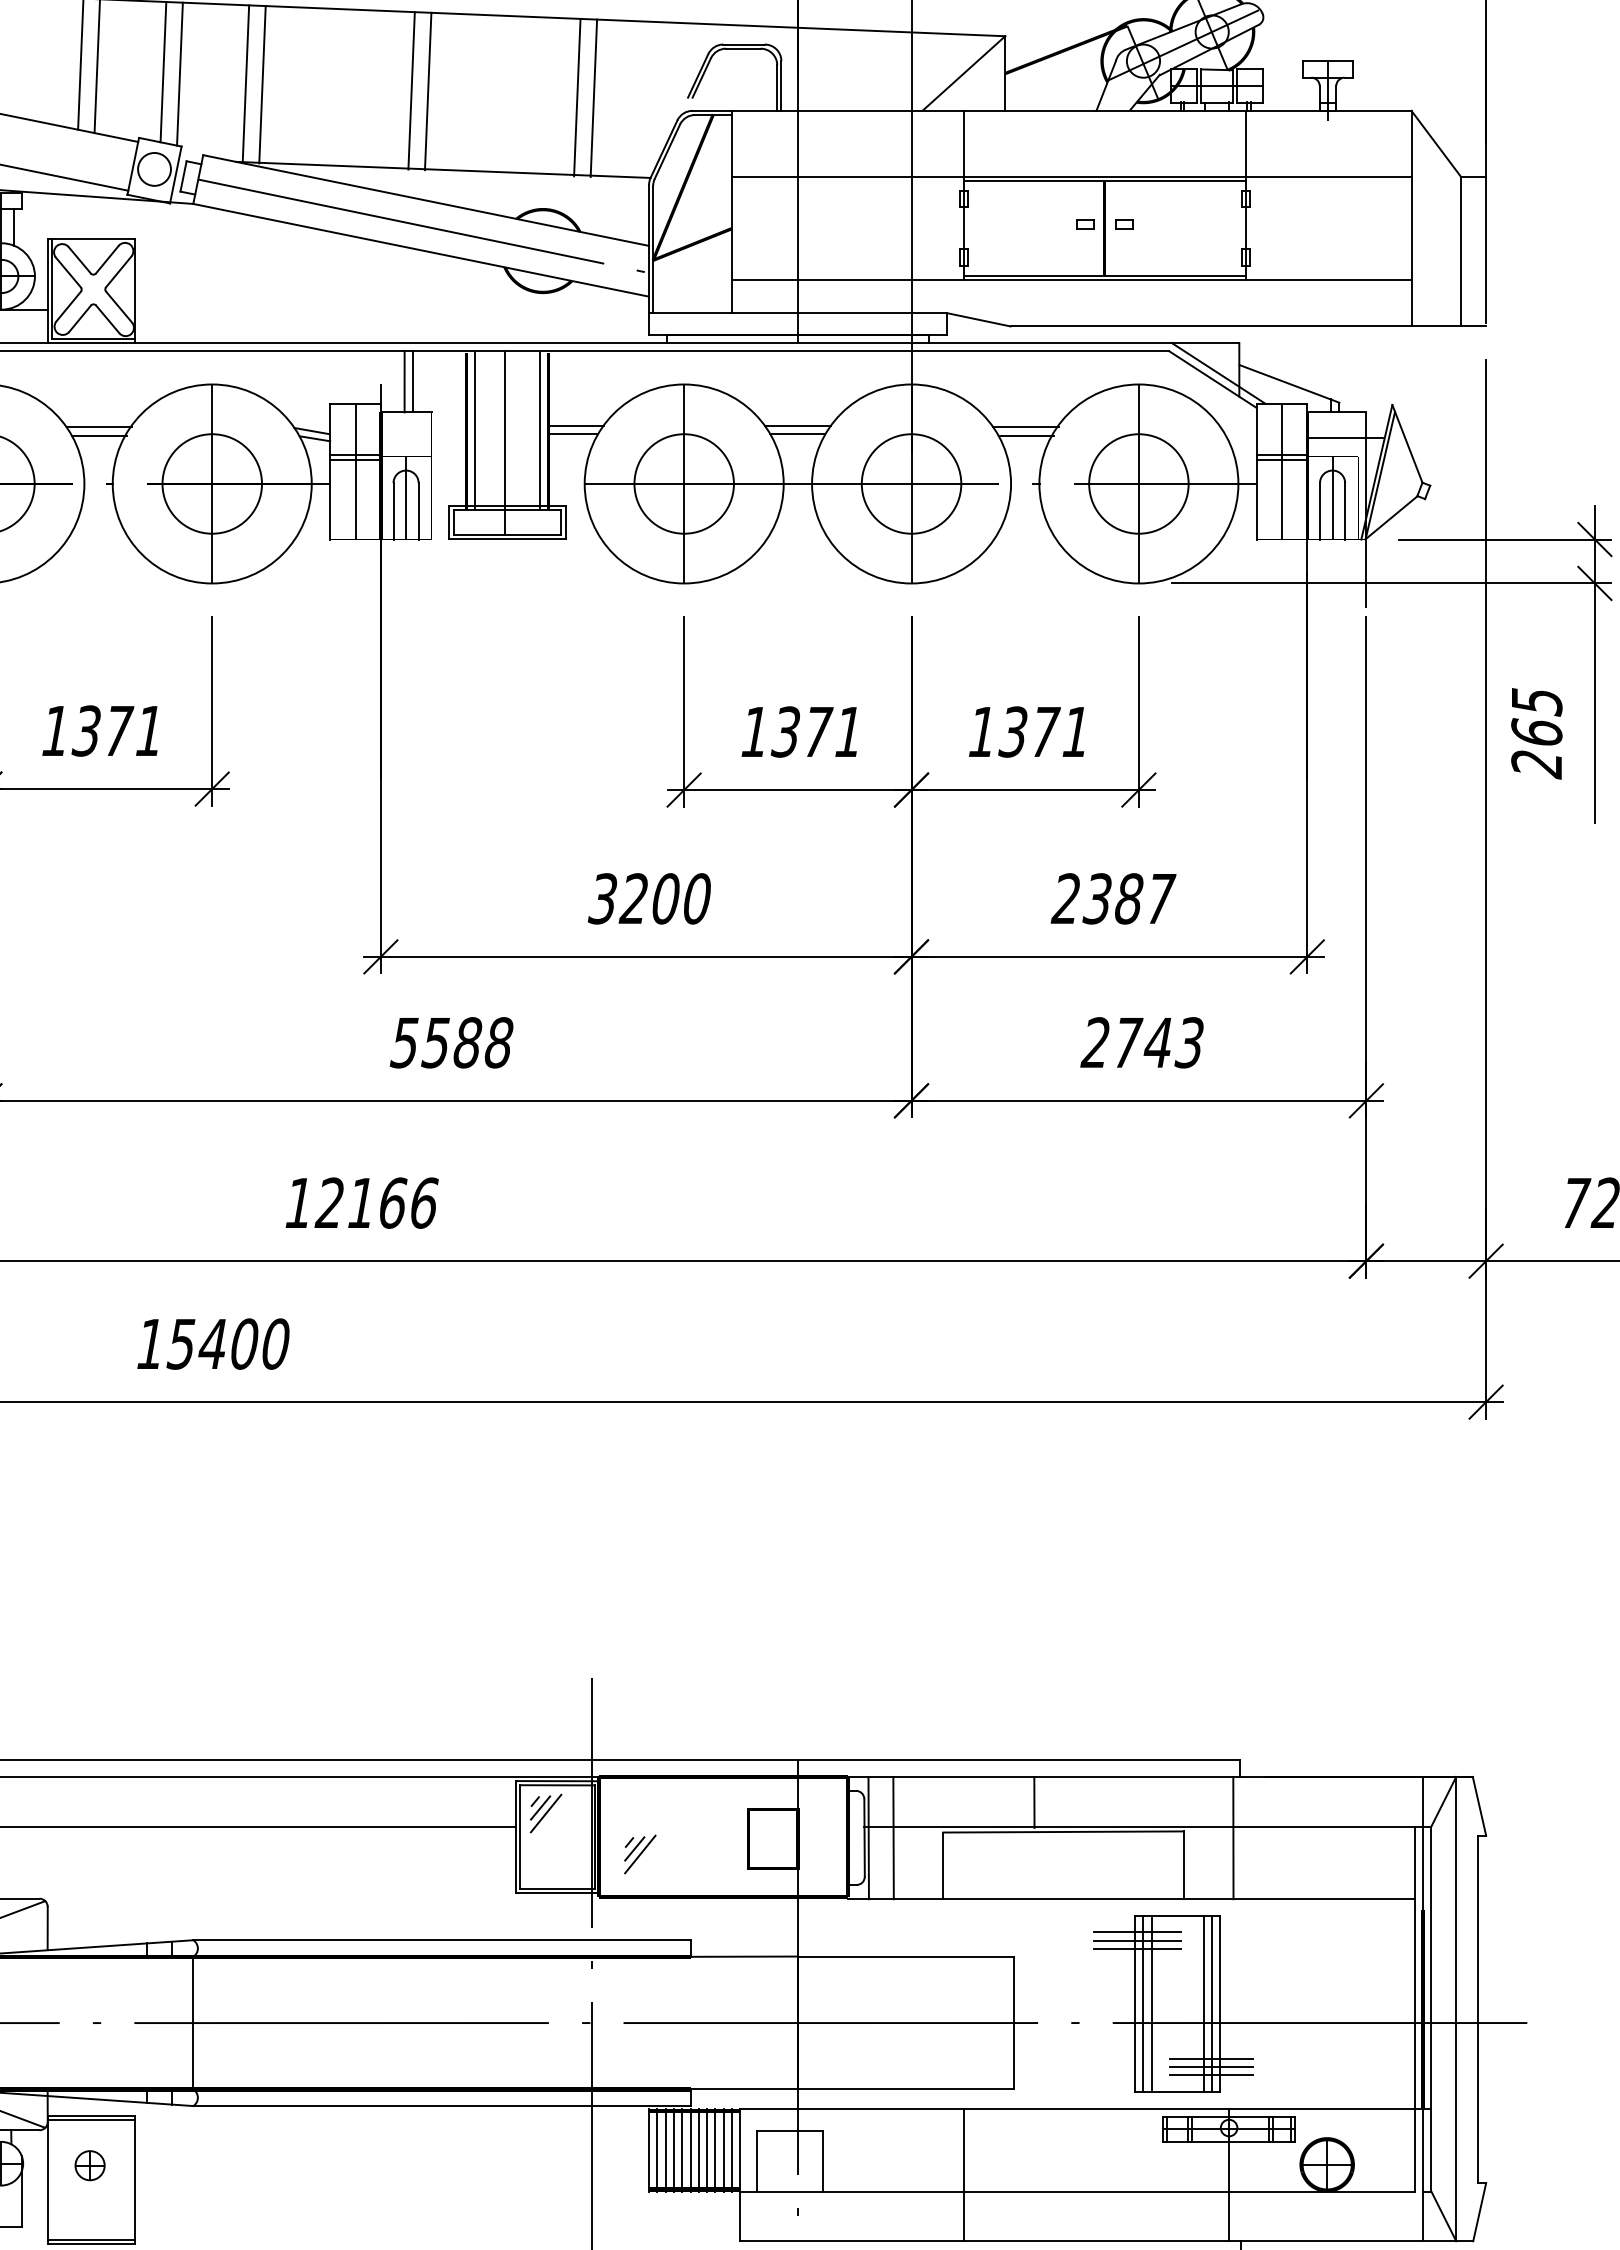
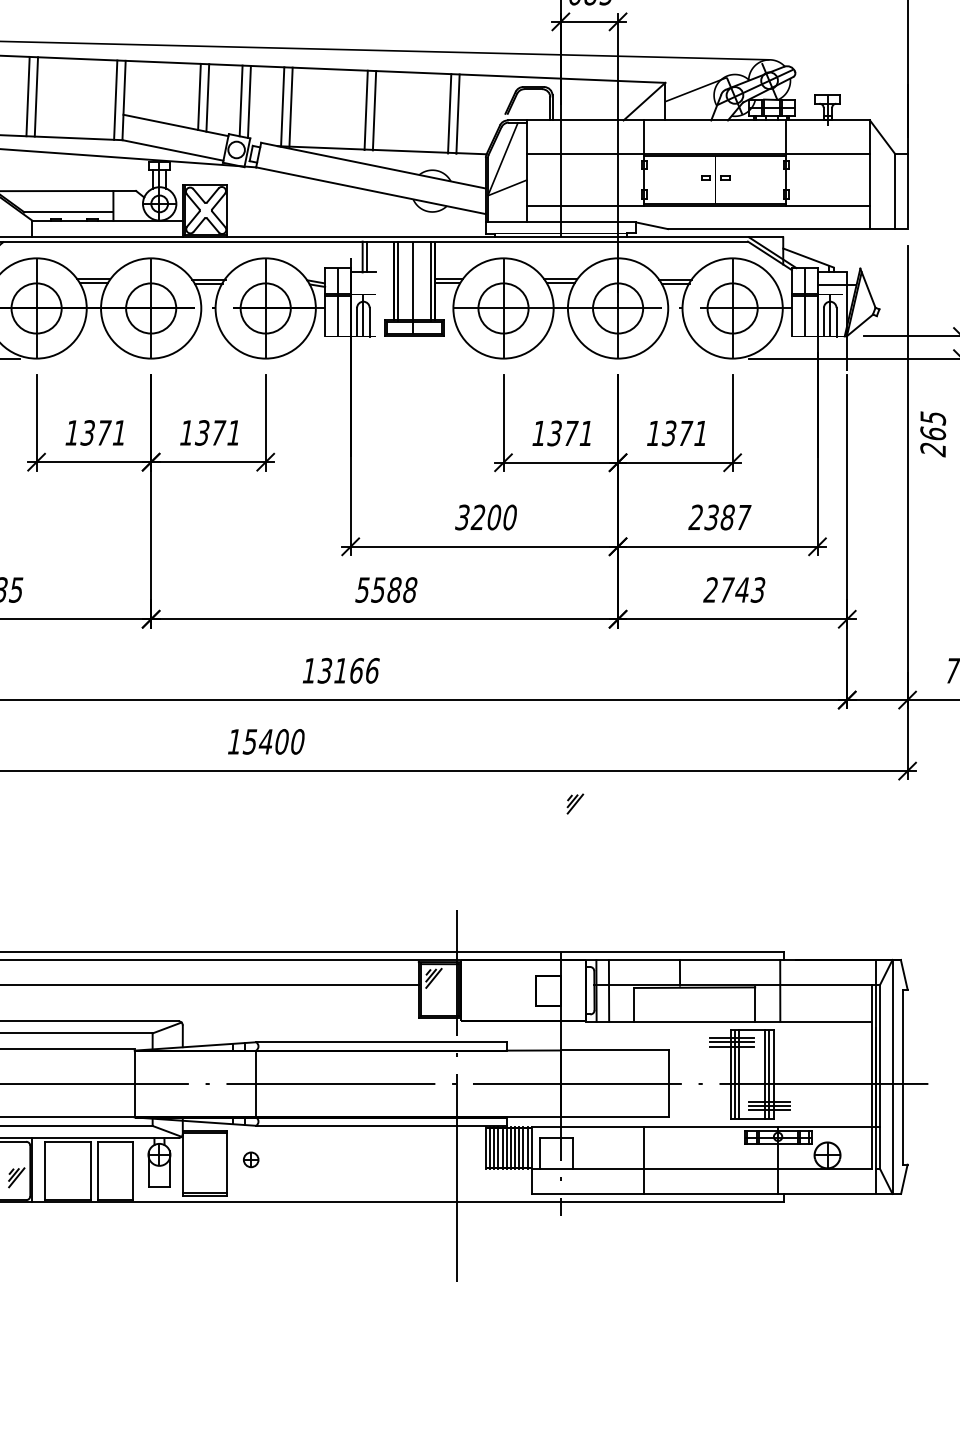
line: (422, 226) -> (371, 178), removed
text: (328, 1202) -> (324, 670), 12166 -> 13166
part: (640, 1853) -> (575, 803), moved
part: (90, 2164) -> (251, 1159), moved

